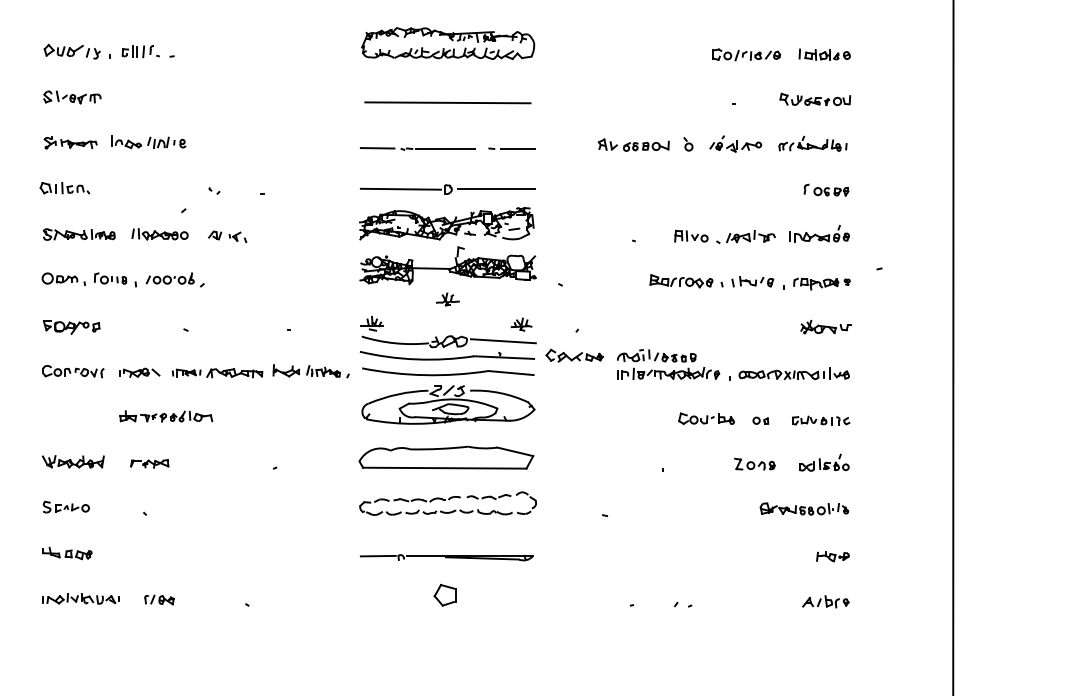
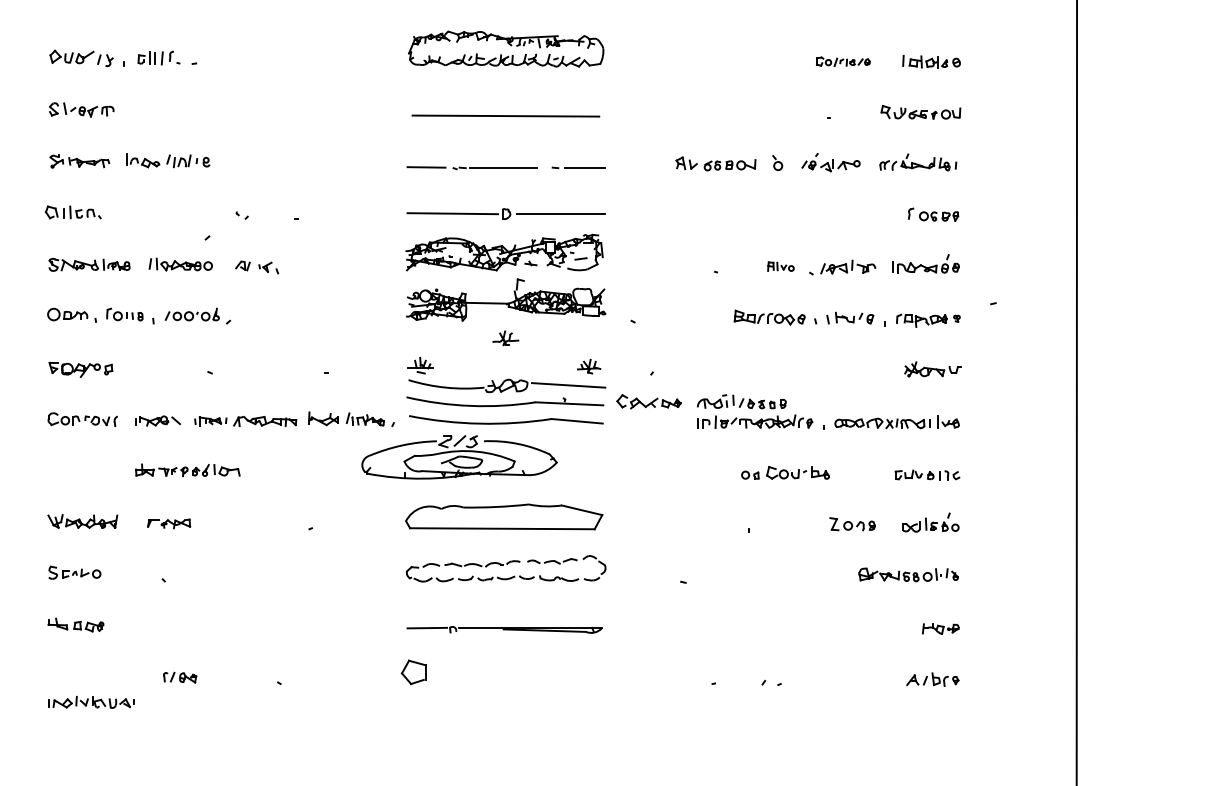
part: (746, 54) -> (843, 61), size x0.7
part: (691, 236) -> (780, 266), size x0.7
part: (448, 405) -> (459, 457), moved
part: (760, 420) -> (750, 474), moved
part: (444, 595) -> (413, 672), moved
part: (81, 598) -> (91, 701), moved

